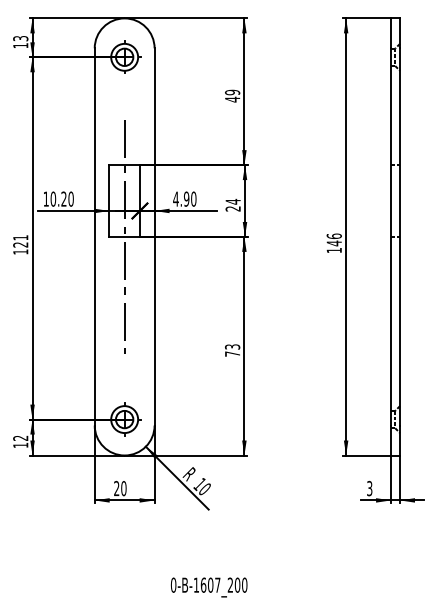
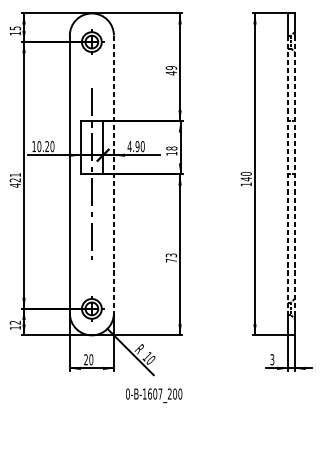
text: (19, 38) -> (14, 28), 13 -> 15
text: (232, 204) -> (171, 150), 24 -> 18
text: (333, 235) -> (245, 173), 146 -> 140
line: (154, 236) -> (113, 174), solid -> dashed
line: (391, 236) -> (288, 174), solid -> dashed
line: (400, 236) -> (295, 174), solid -> dashed
text: (20, 251) -> (15, 185), 121 -> 421
text: (208, 587) -> (153, 395), moved

